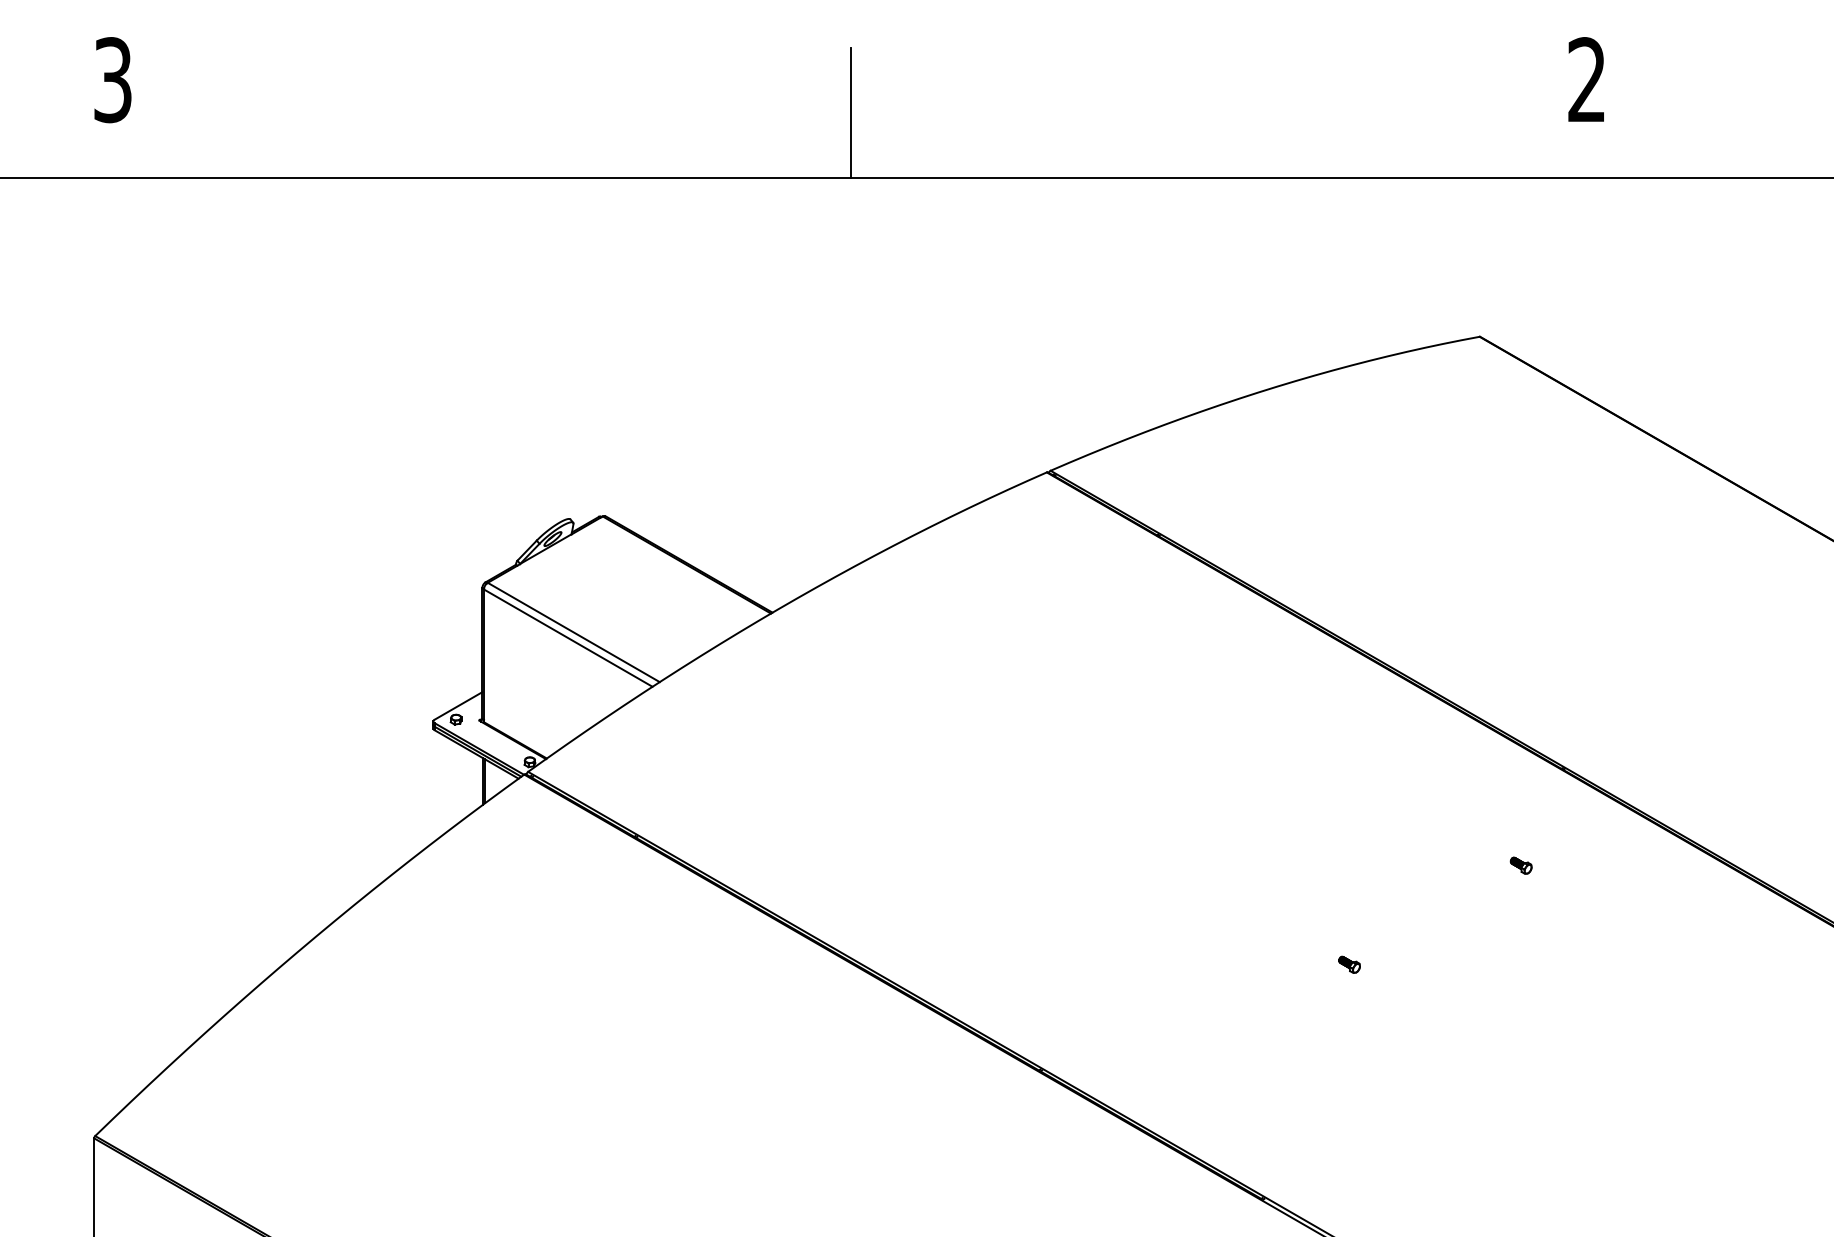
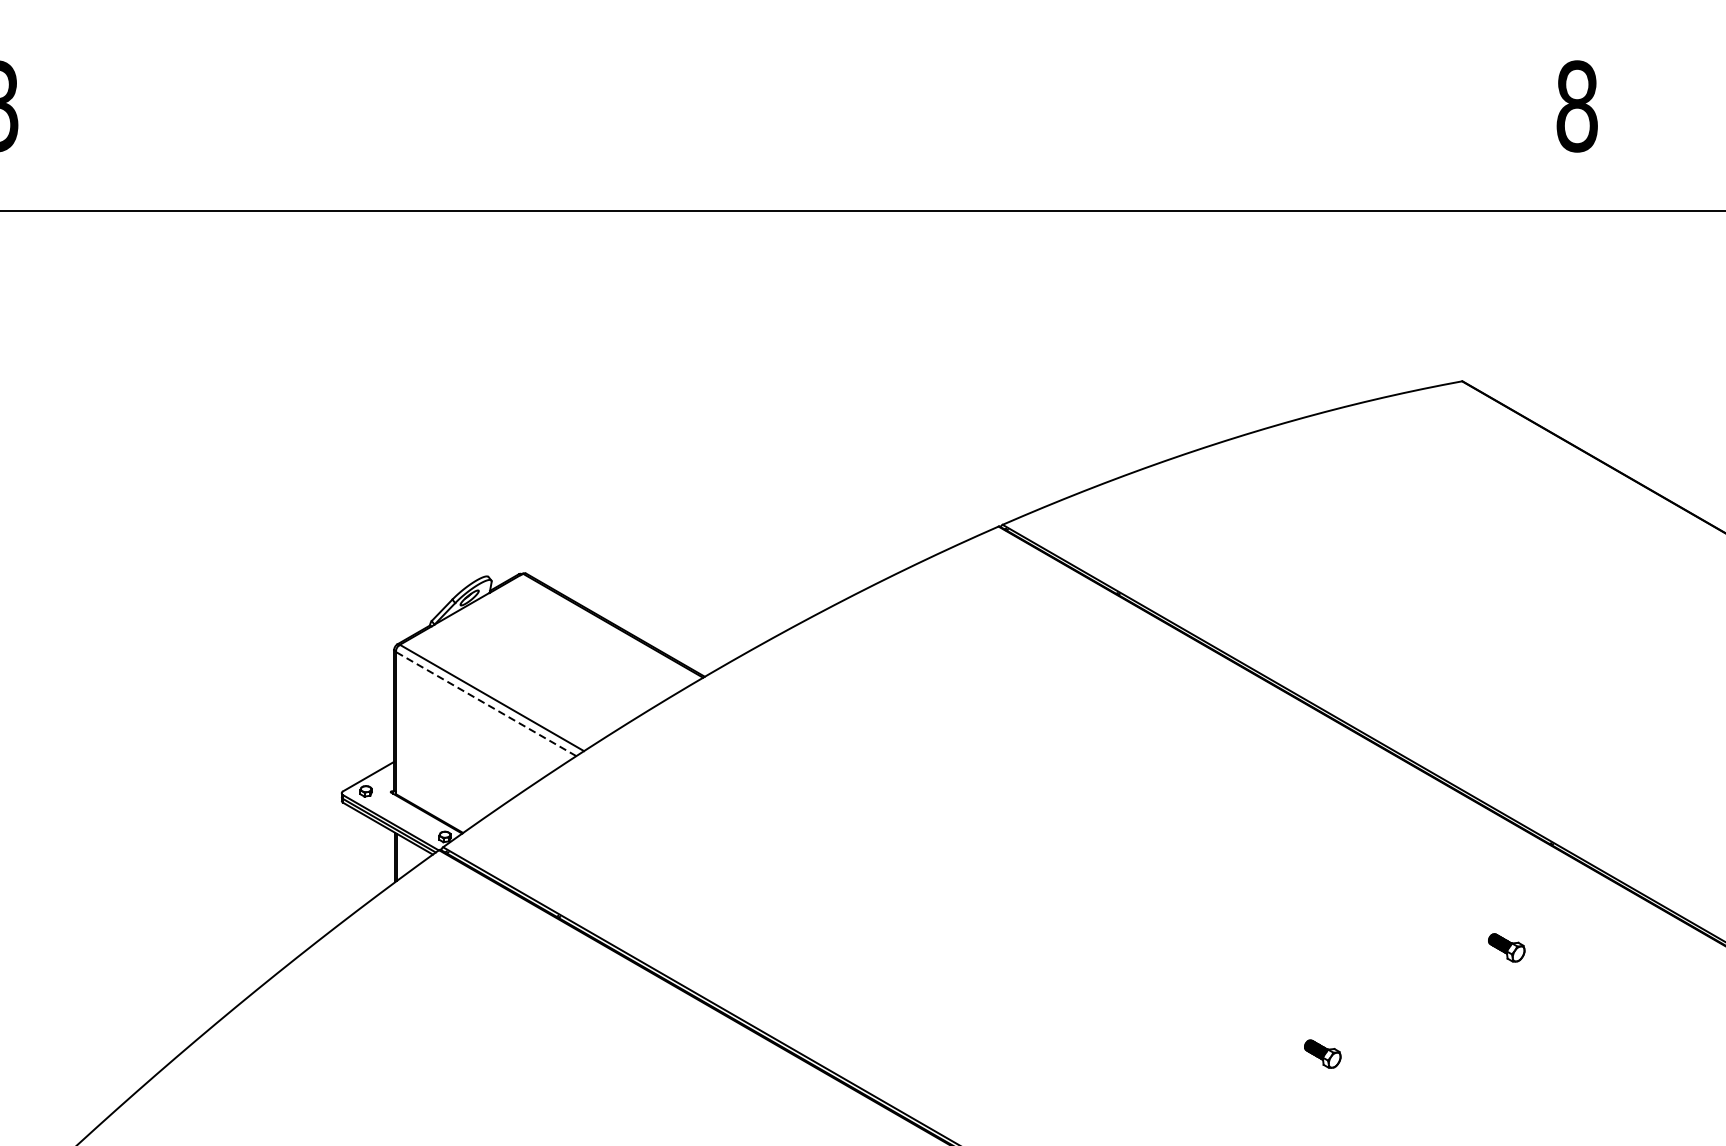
text: (1587, 80) -> (1577, 106), 2 -> 8
line: (851, 112) -> (789, 141), removed
line: (567, 637) -> (485, 703), solid -> dashed
part: (1520, 865) -> (1505, 947), size x1.6
part: (1349, 964) -> (1322, 1053), size x1.6

